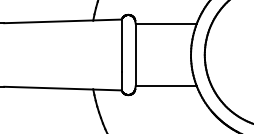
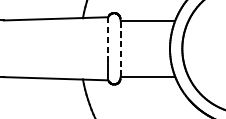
line: (121, 46) -> (108, 41), solid -> dashed
line: (135, 54) -> (120, 48), solid -> dashed

